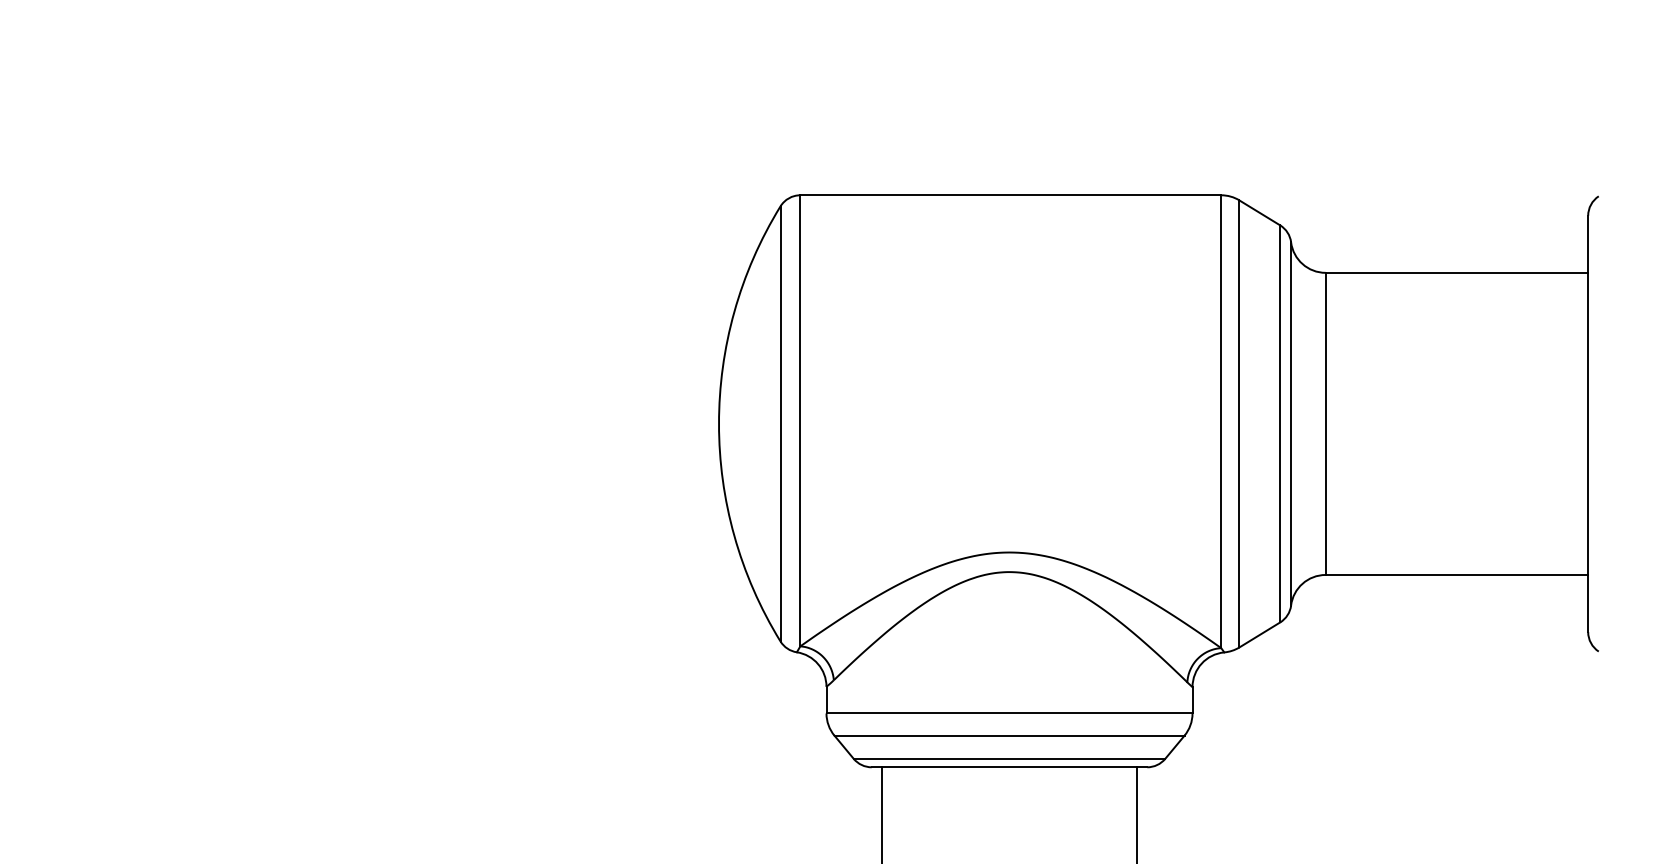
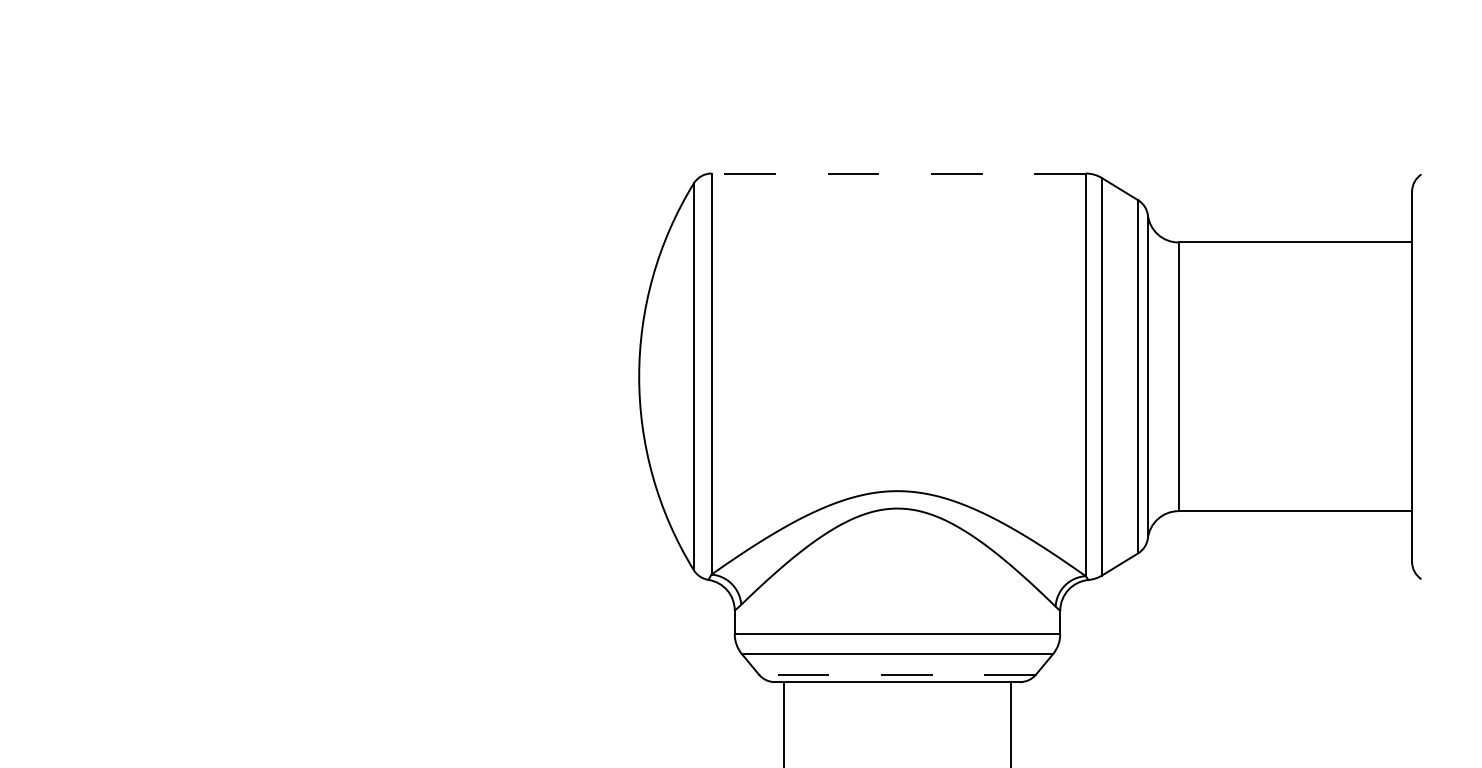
line: (1010, 195) -> (898, 173), solid -> dashed
line: (1009, 758) -> (897, 674), solid -> dashed

